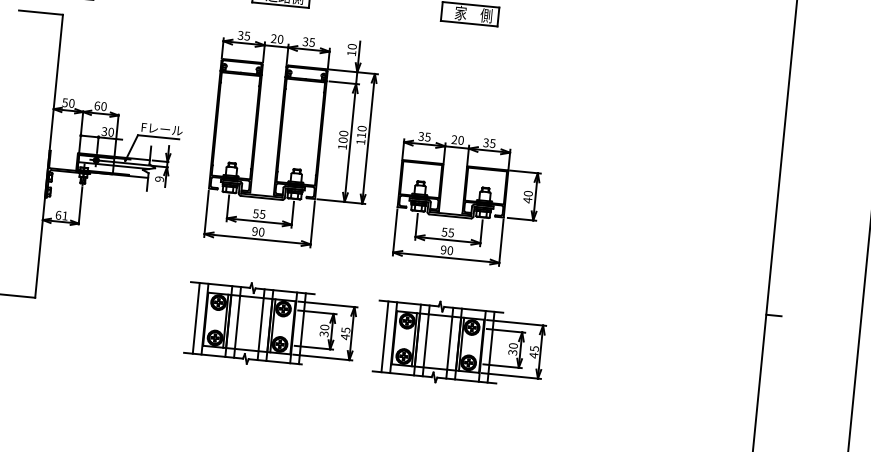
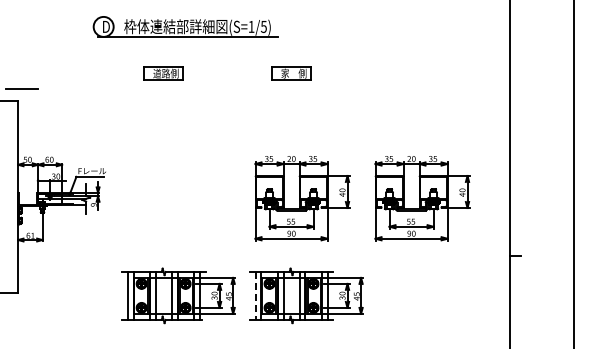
part: (292, 139) -> (180, 169), removed
part: (645, 217) -> (422, 198), added
line: (384, 336) -> (255, 295), solid -> dashed

